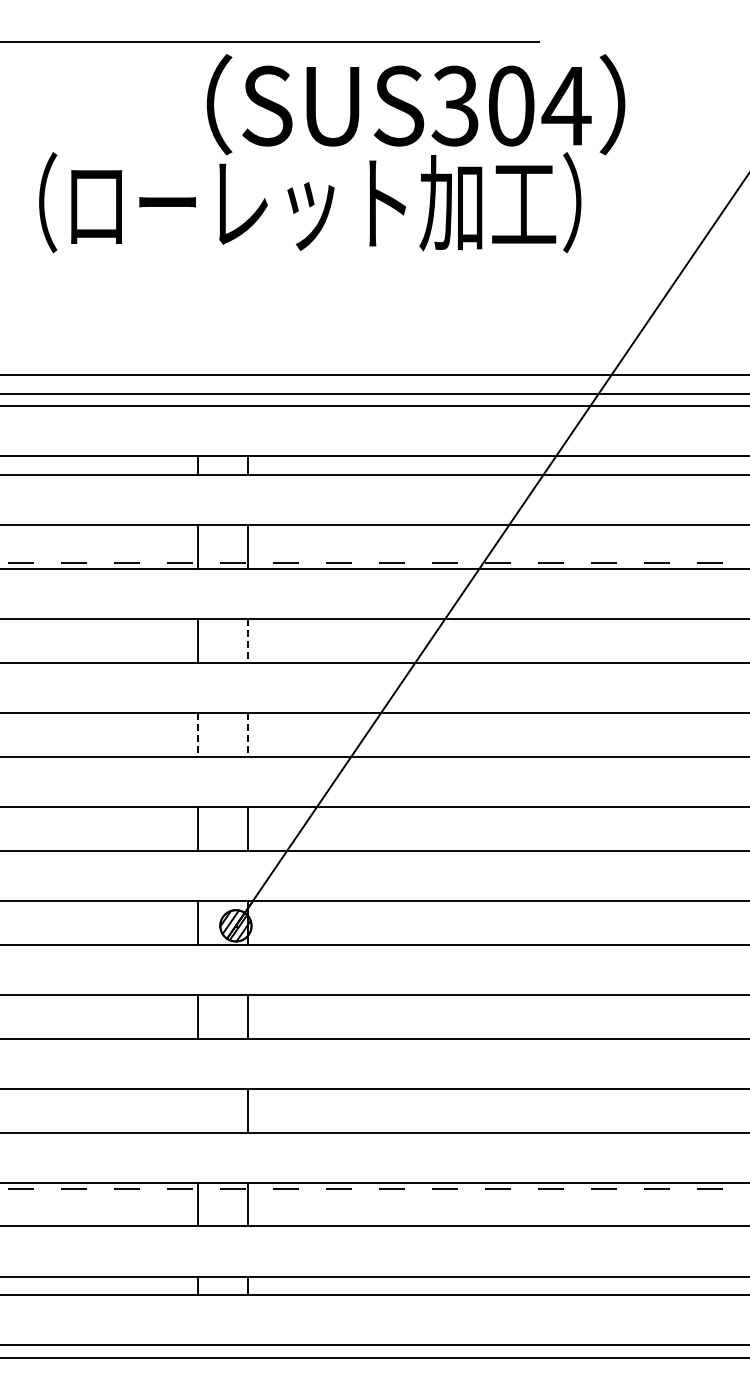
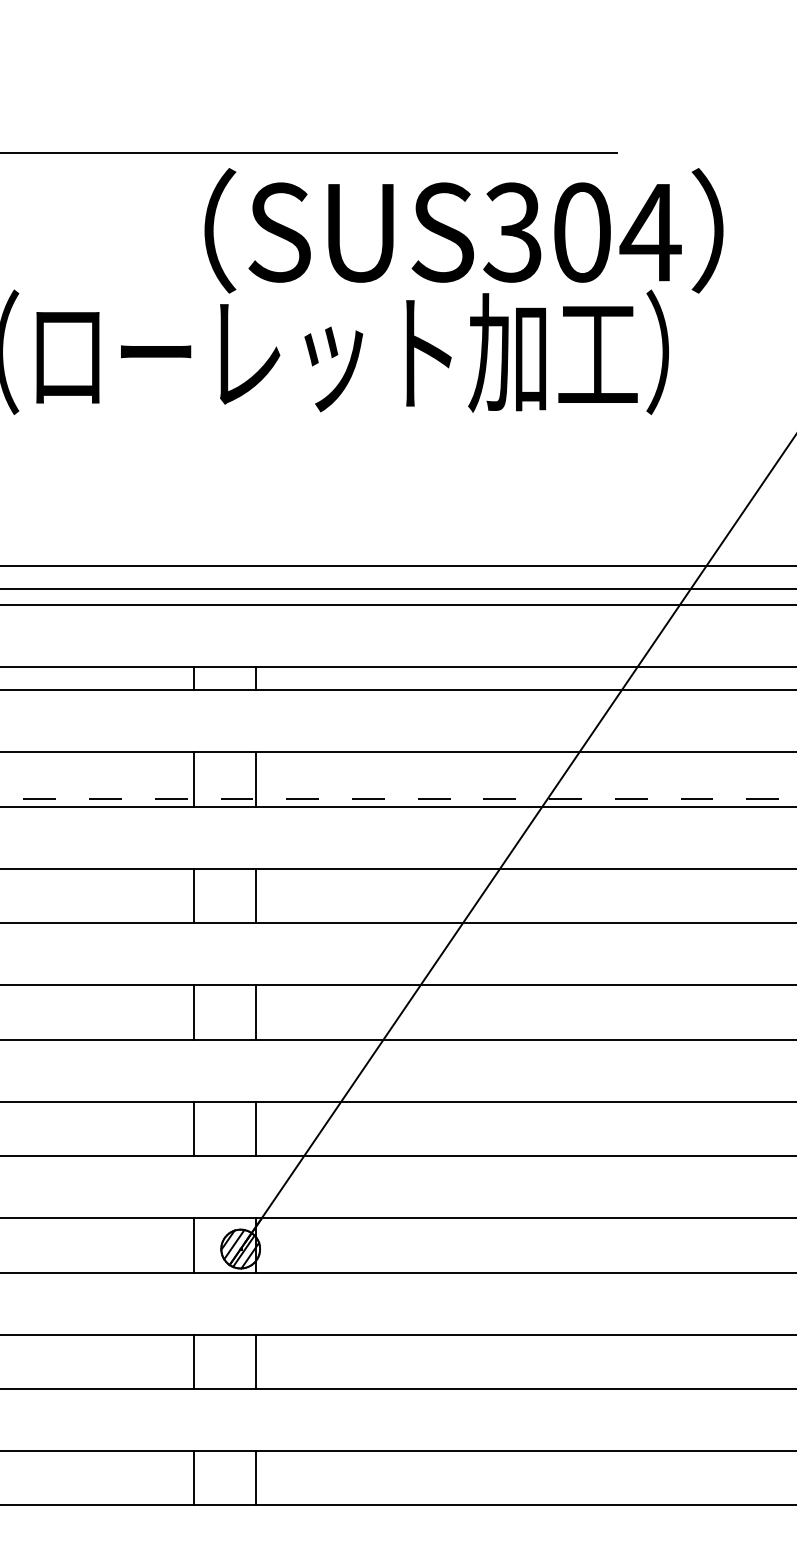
line: (248, 641) -> (256, 896), dashed -> solid
line: (198, 735) -> (194, 1013), dashed -> solid
line: (248, 735) -> (256, 1013), dashed -> solid
line: (198, 1110) -> (194, 1478), added

